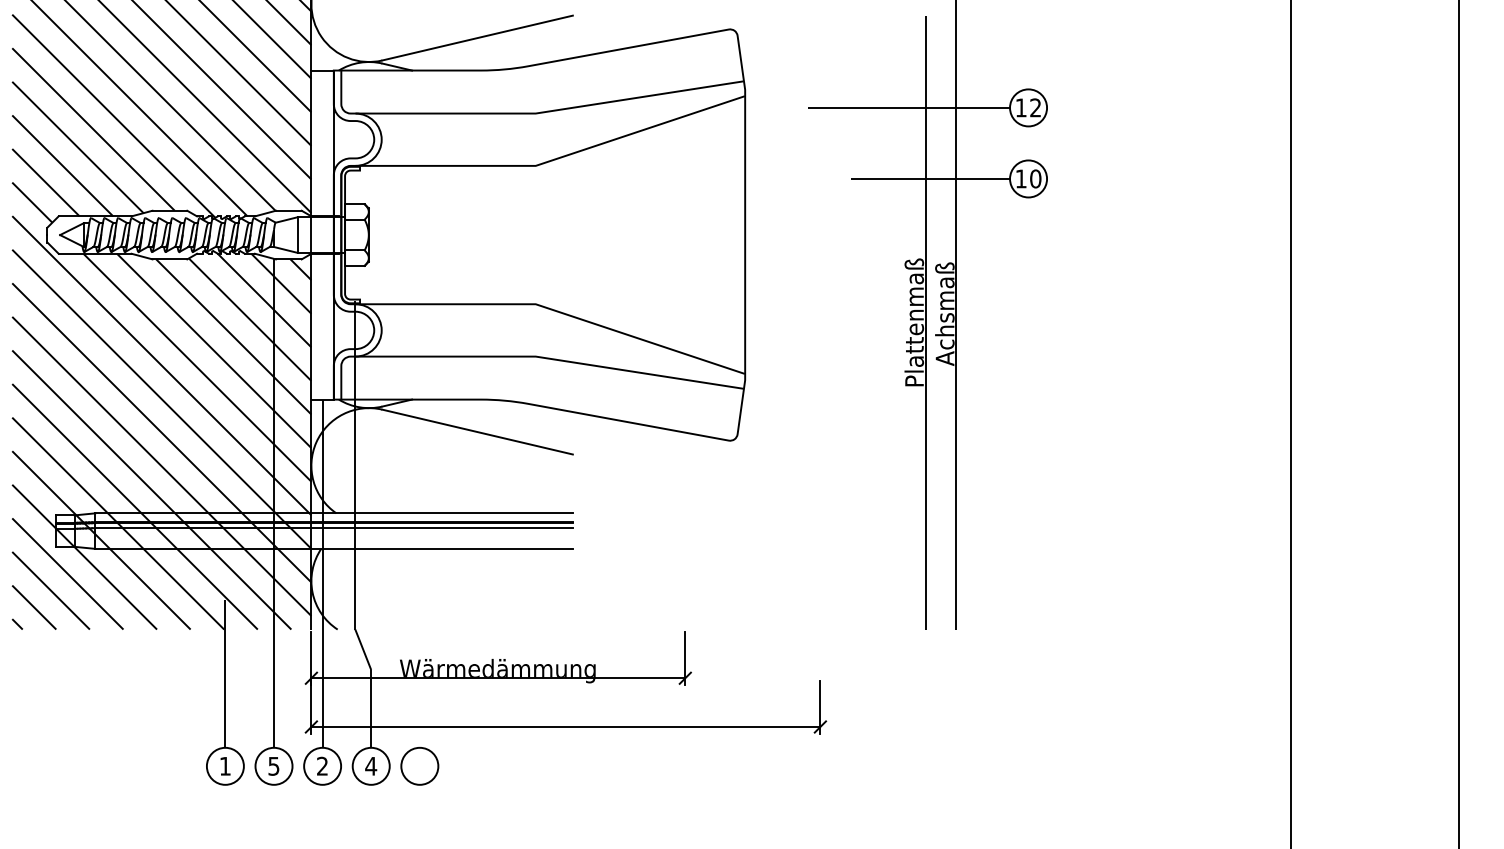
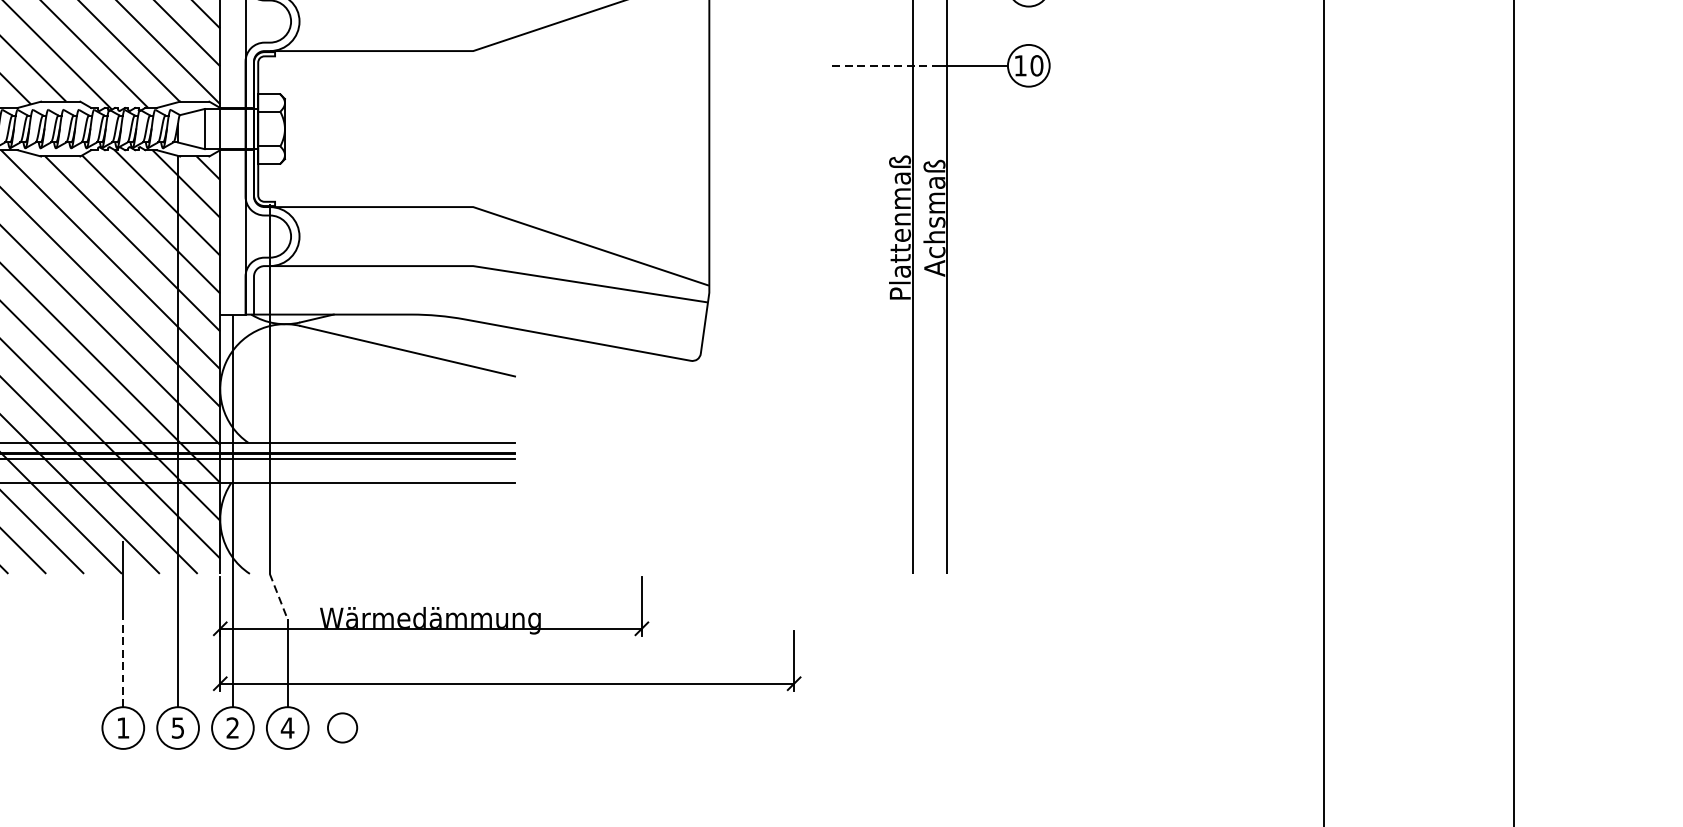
line: (900, 178) -> (884, 65), solid -> dashed
line: (363, 649) -> (279, 596), solid -> dashed
line: (225, 708) -> (123, 662), solid -> dashed
circle: (419, 765) -> (342, 727), size x0.7

